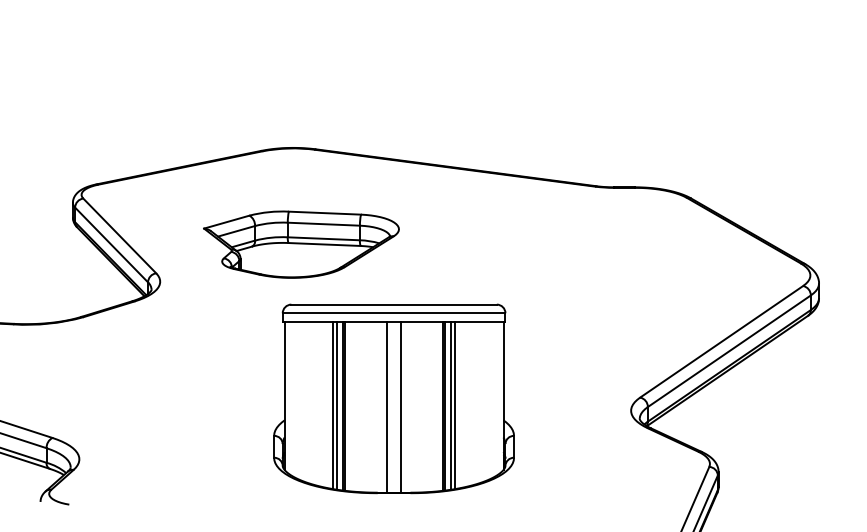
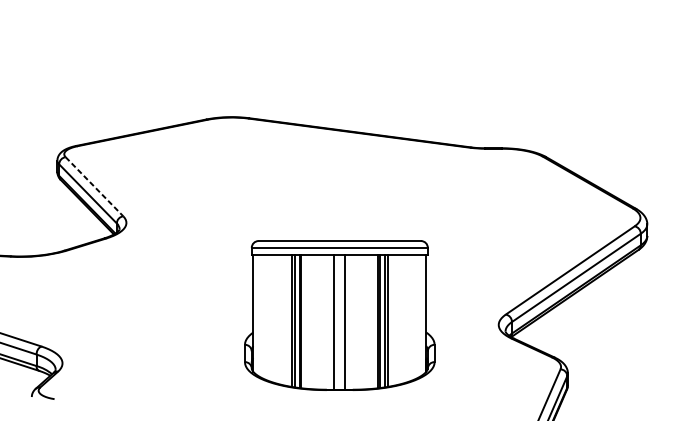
line: (120, 236) -> (95, 187), solid -> dashed
part: (301, 244) -> (238, 193), removed
part: (393, 398) -> (339, 315), moved

